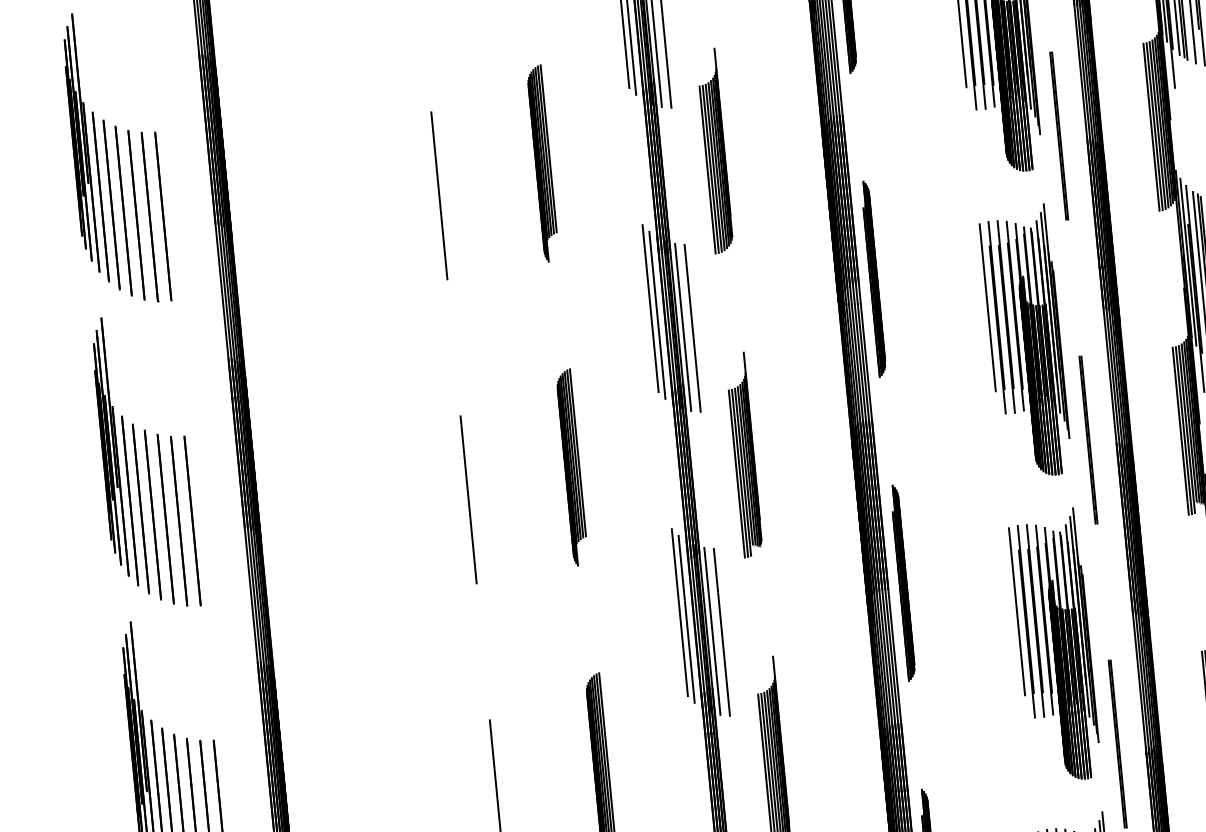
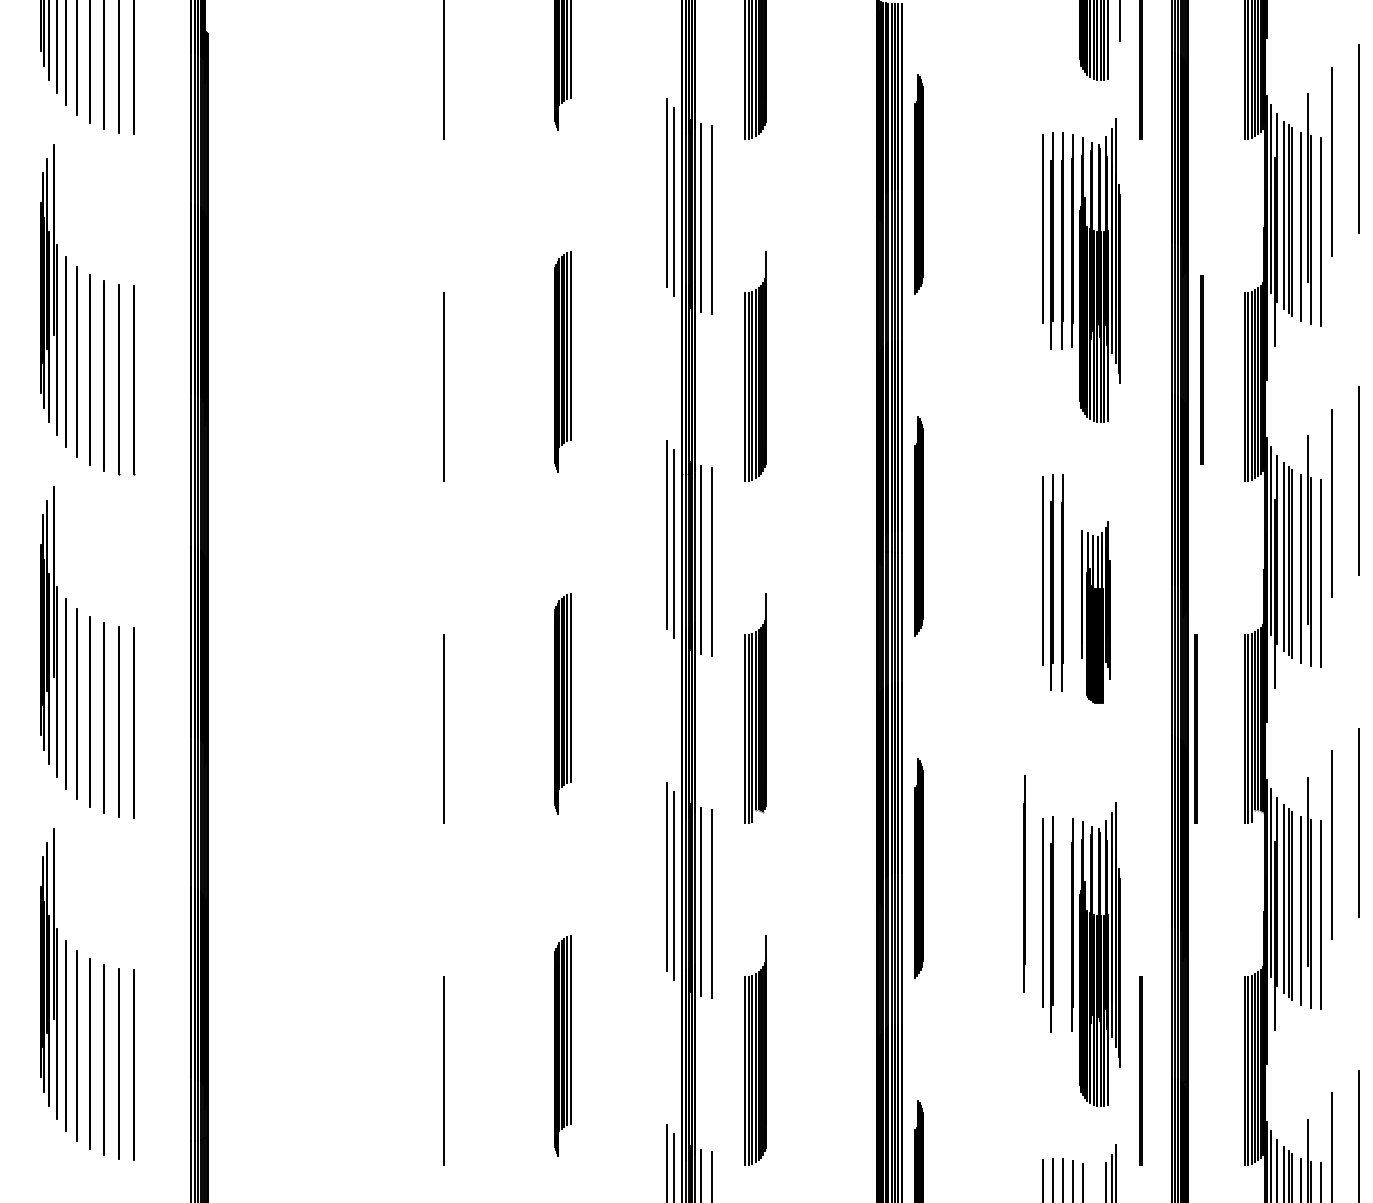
line: (1058, 135) -> (1201, 369), moved
part: (1038, 340) -> (1095, 612), size x0.6
line: (1088, 439) -> (1195, 728), moved
line: (1035, 620) -> (1024, 883), moved

